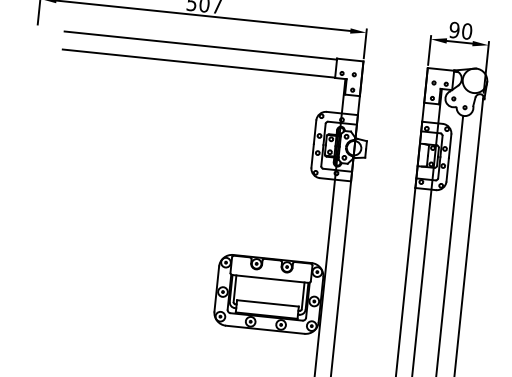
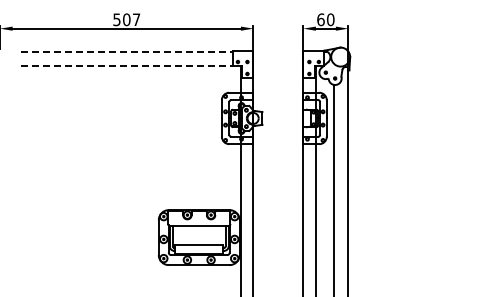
text: (453, 29) -> (320, 19), 90 -> 60
line: (201, 45) -> (127, 51), solid -> dashed
line: (199, 63) -> (127, 65), solid -> dashed

